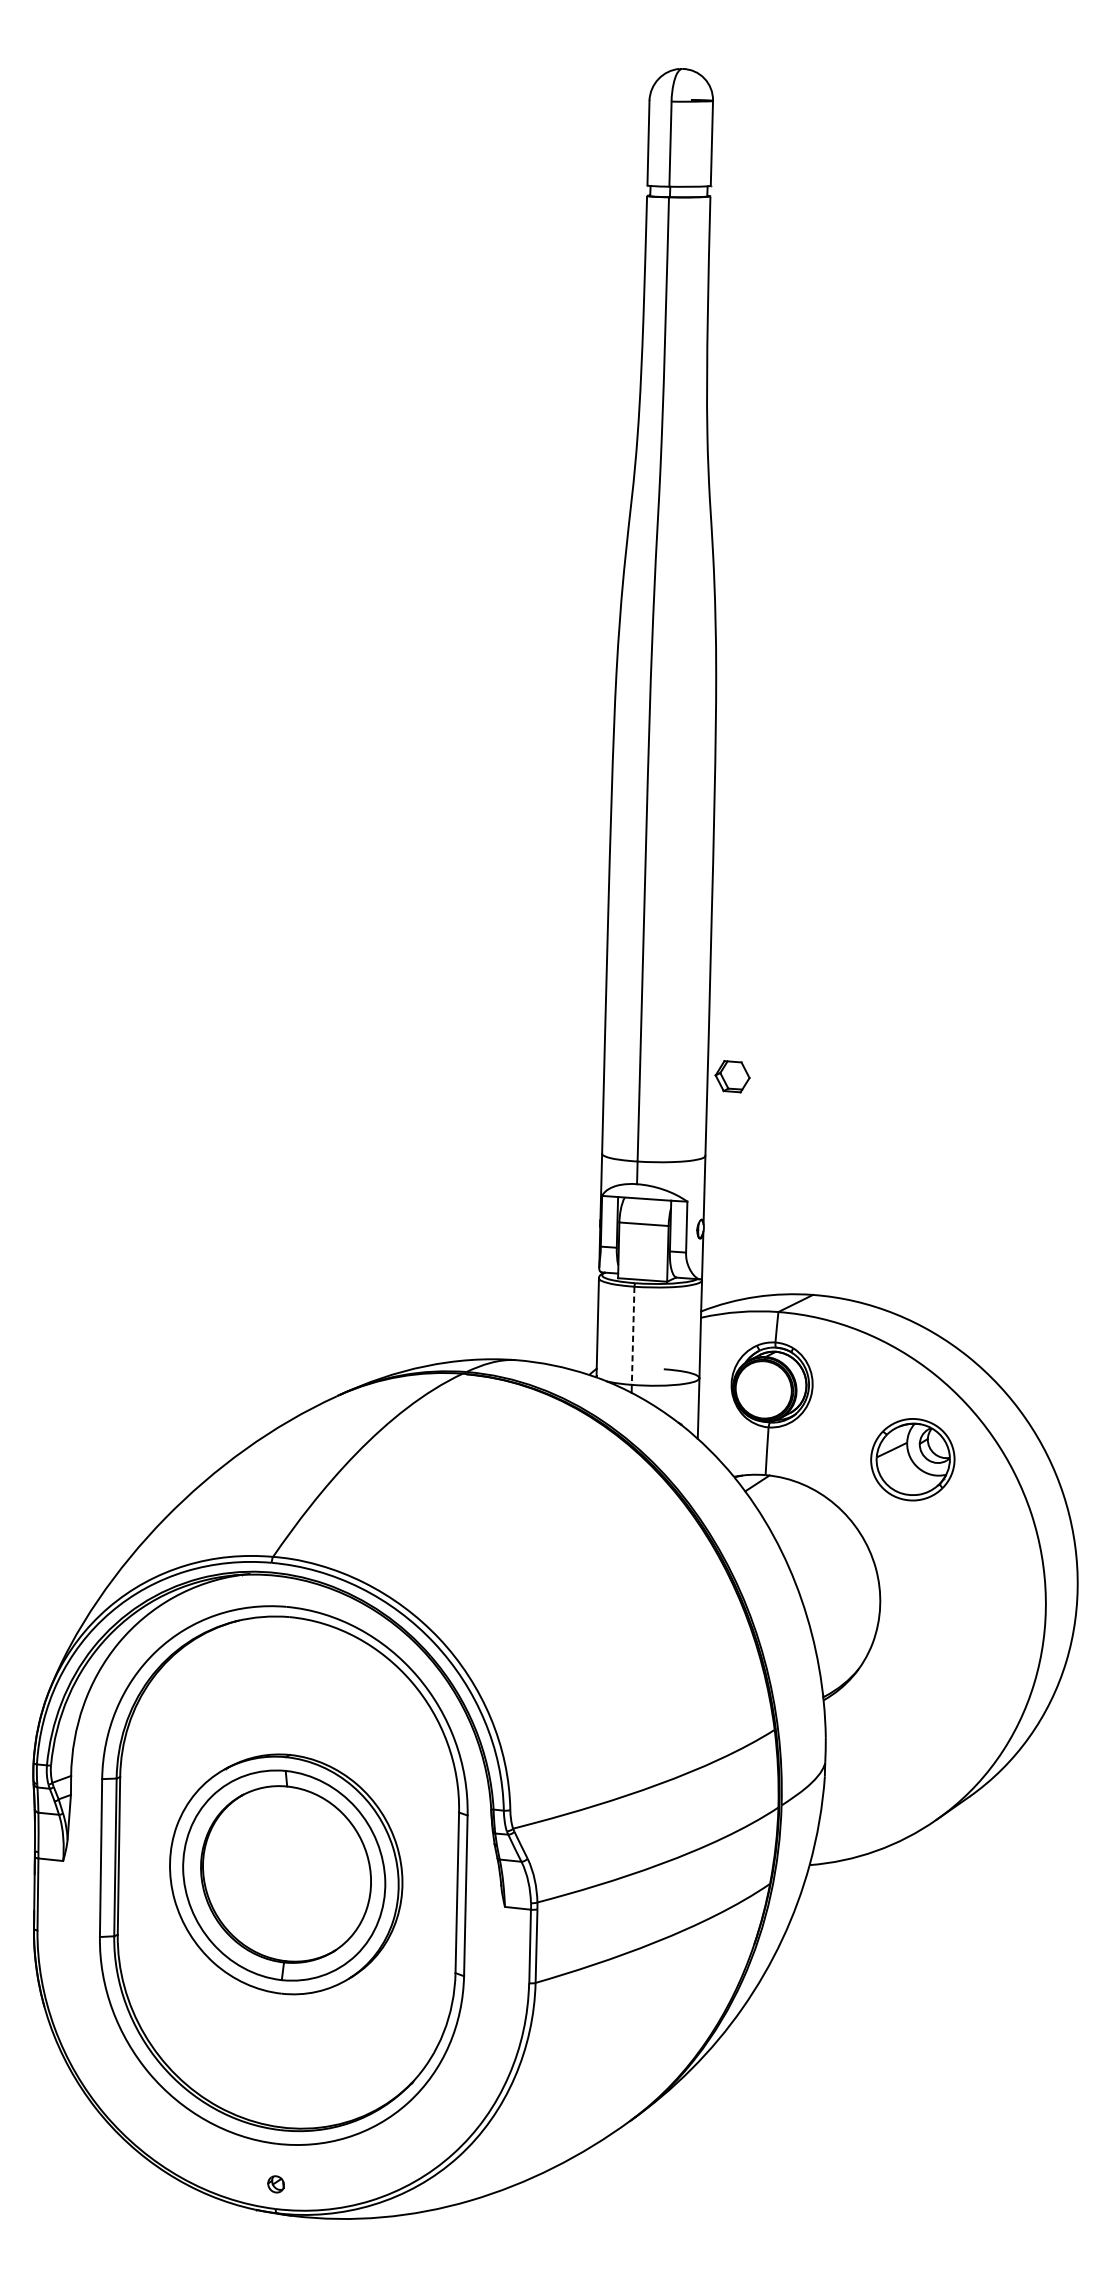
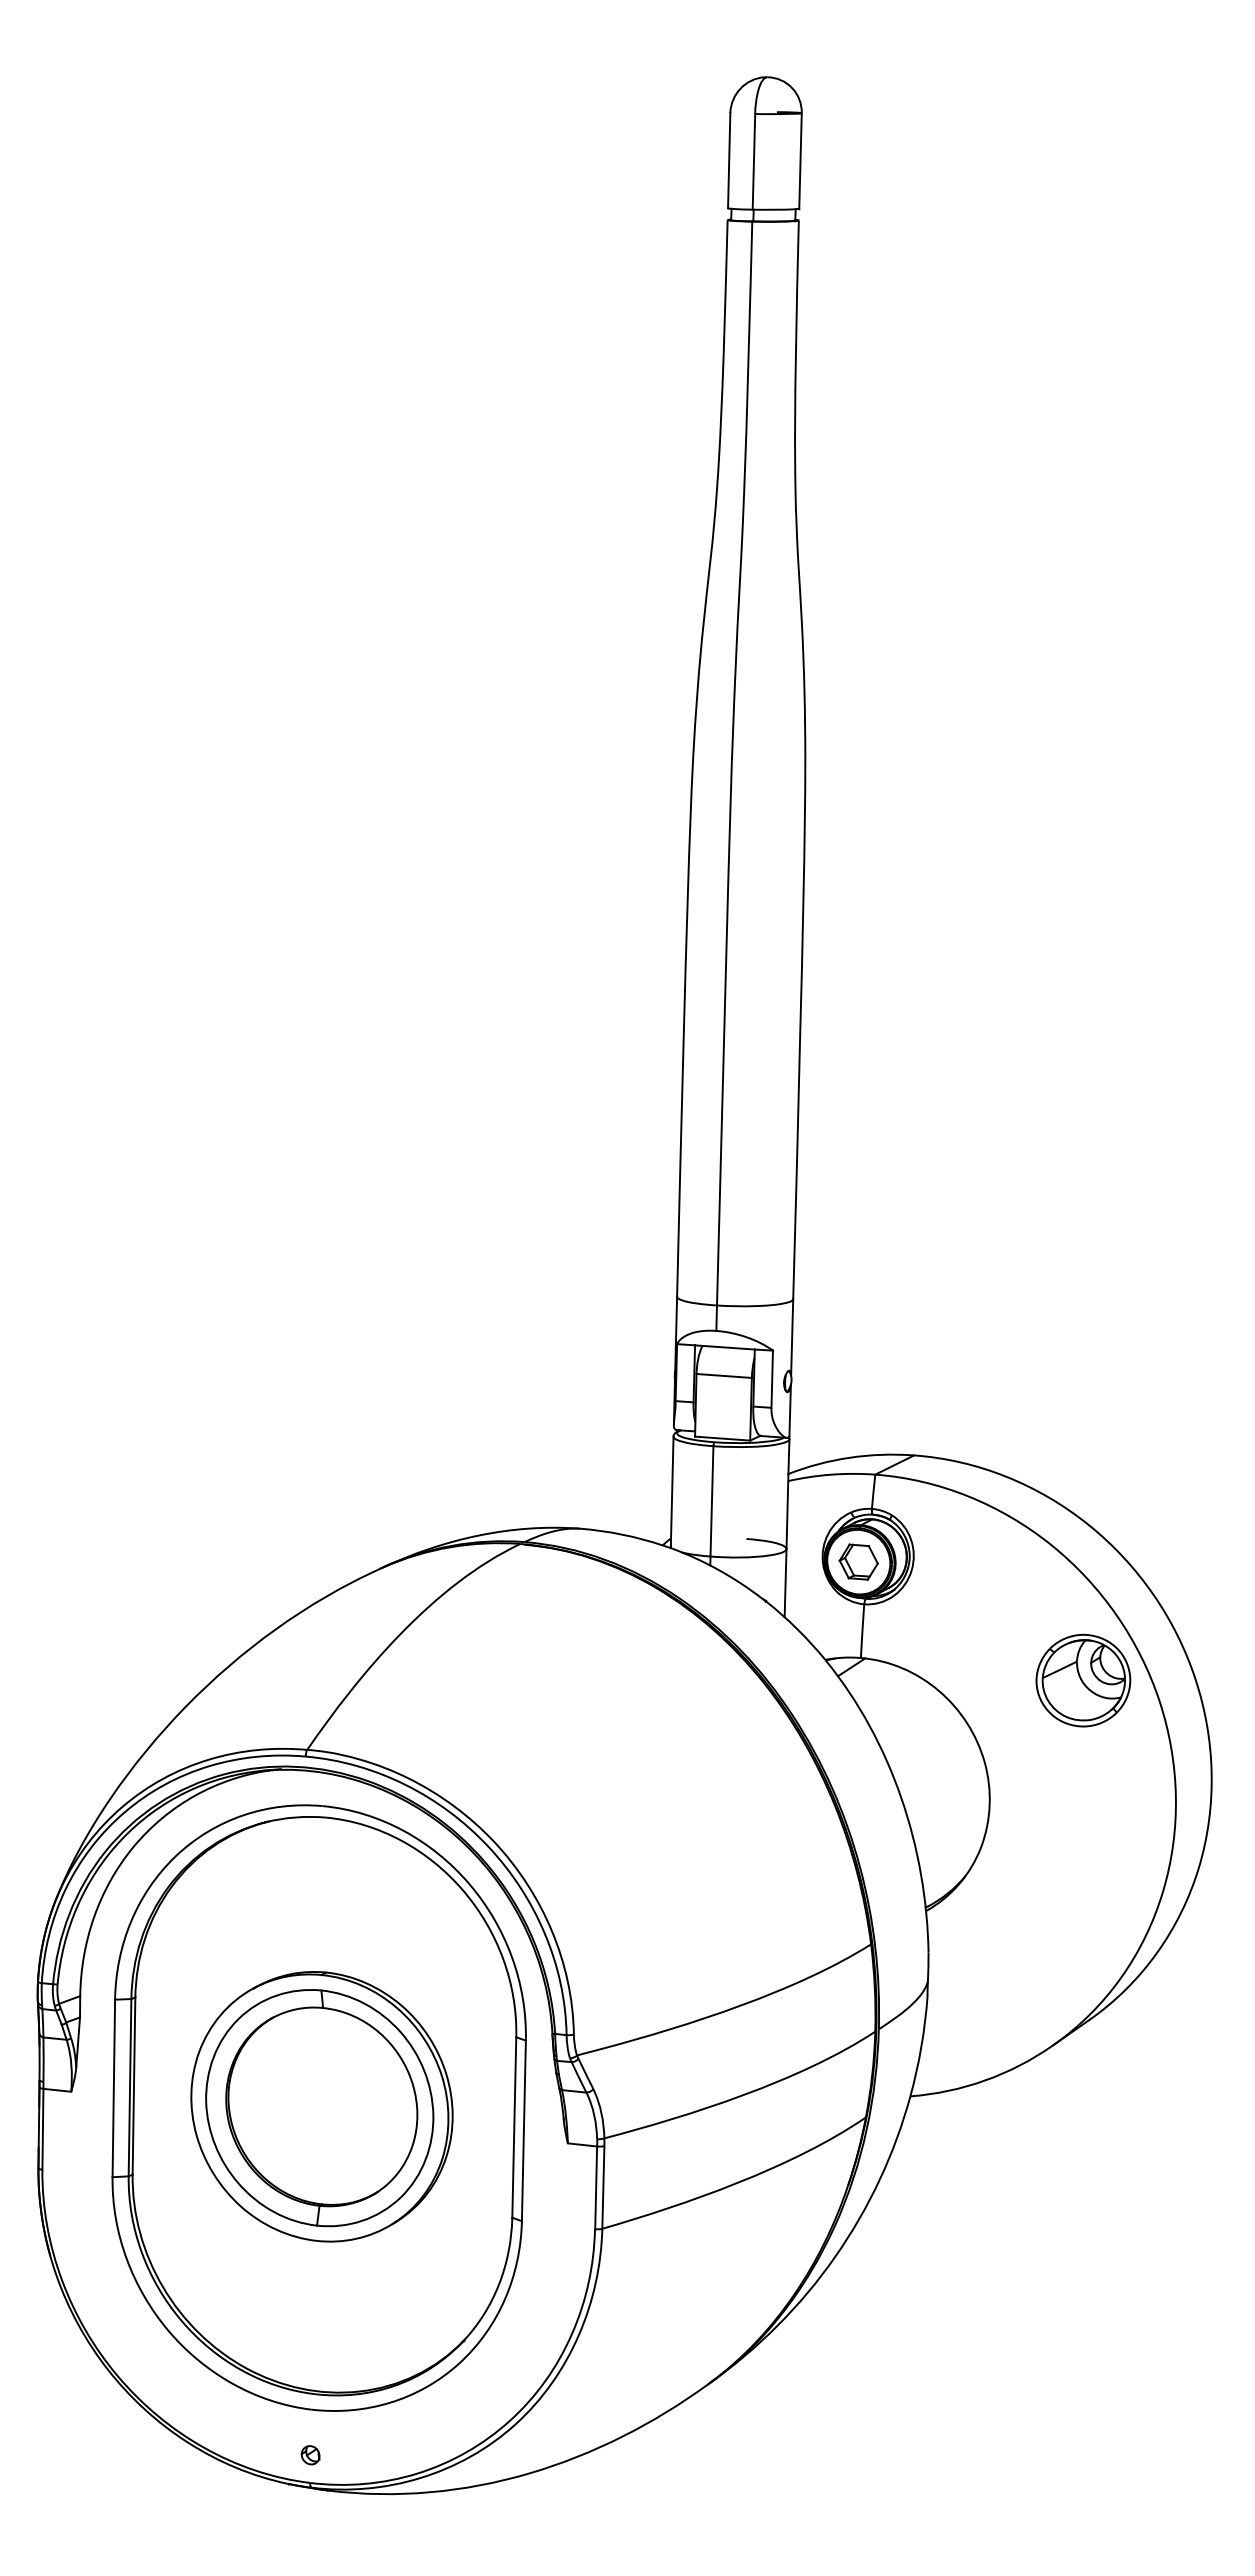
part: (732, 1076) -> (858, 1561), moved
line: (632, 1335) -> (711, 1501), dashed -> solid
part: (912, 1459) -> (1083, 1680), moved

